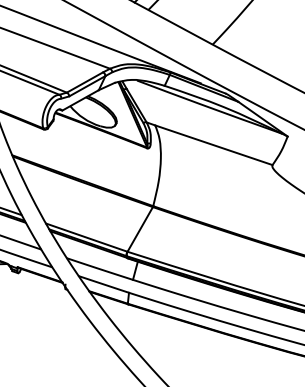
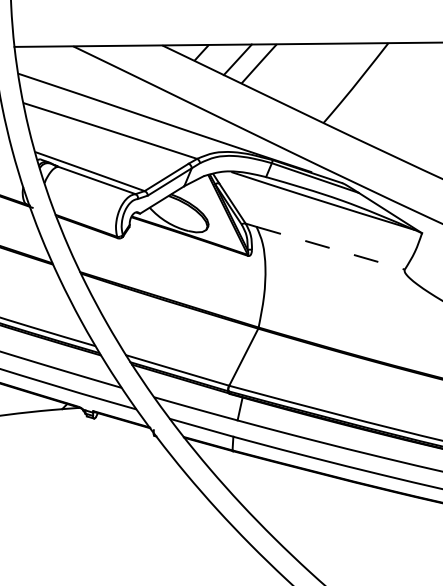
line: (214, 145) -> (331, 248), solid -> dashed

